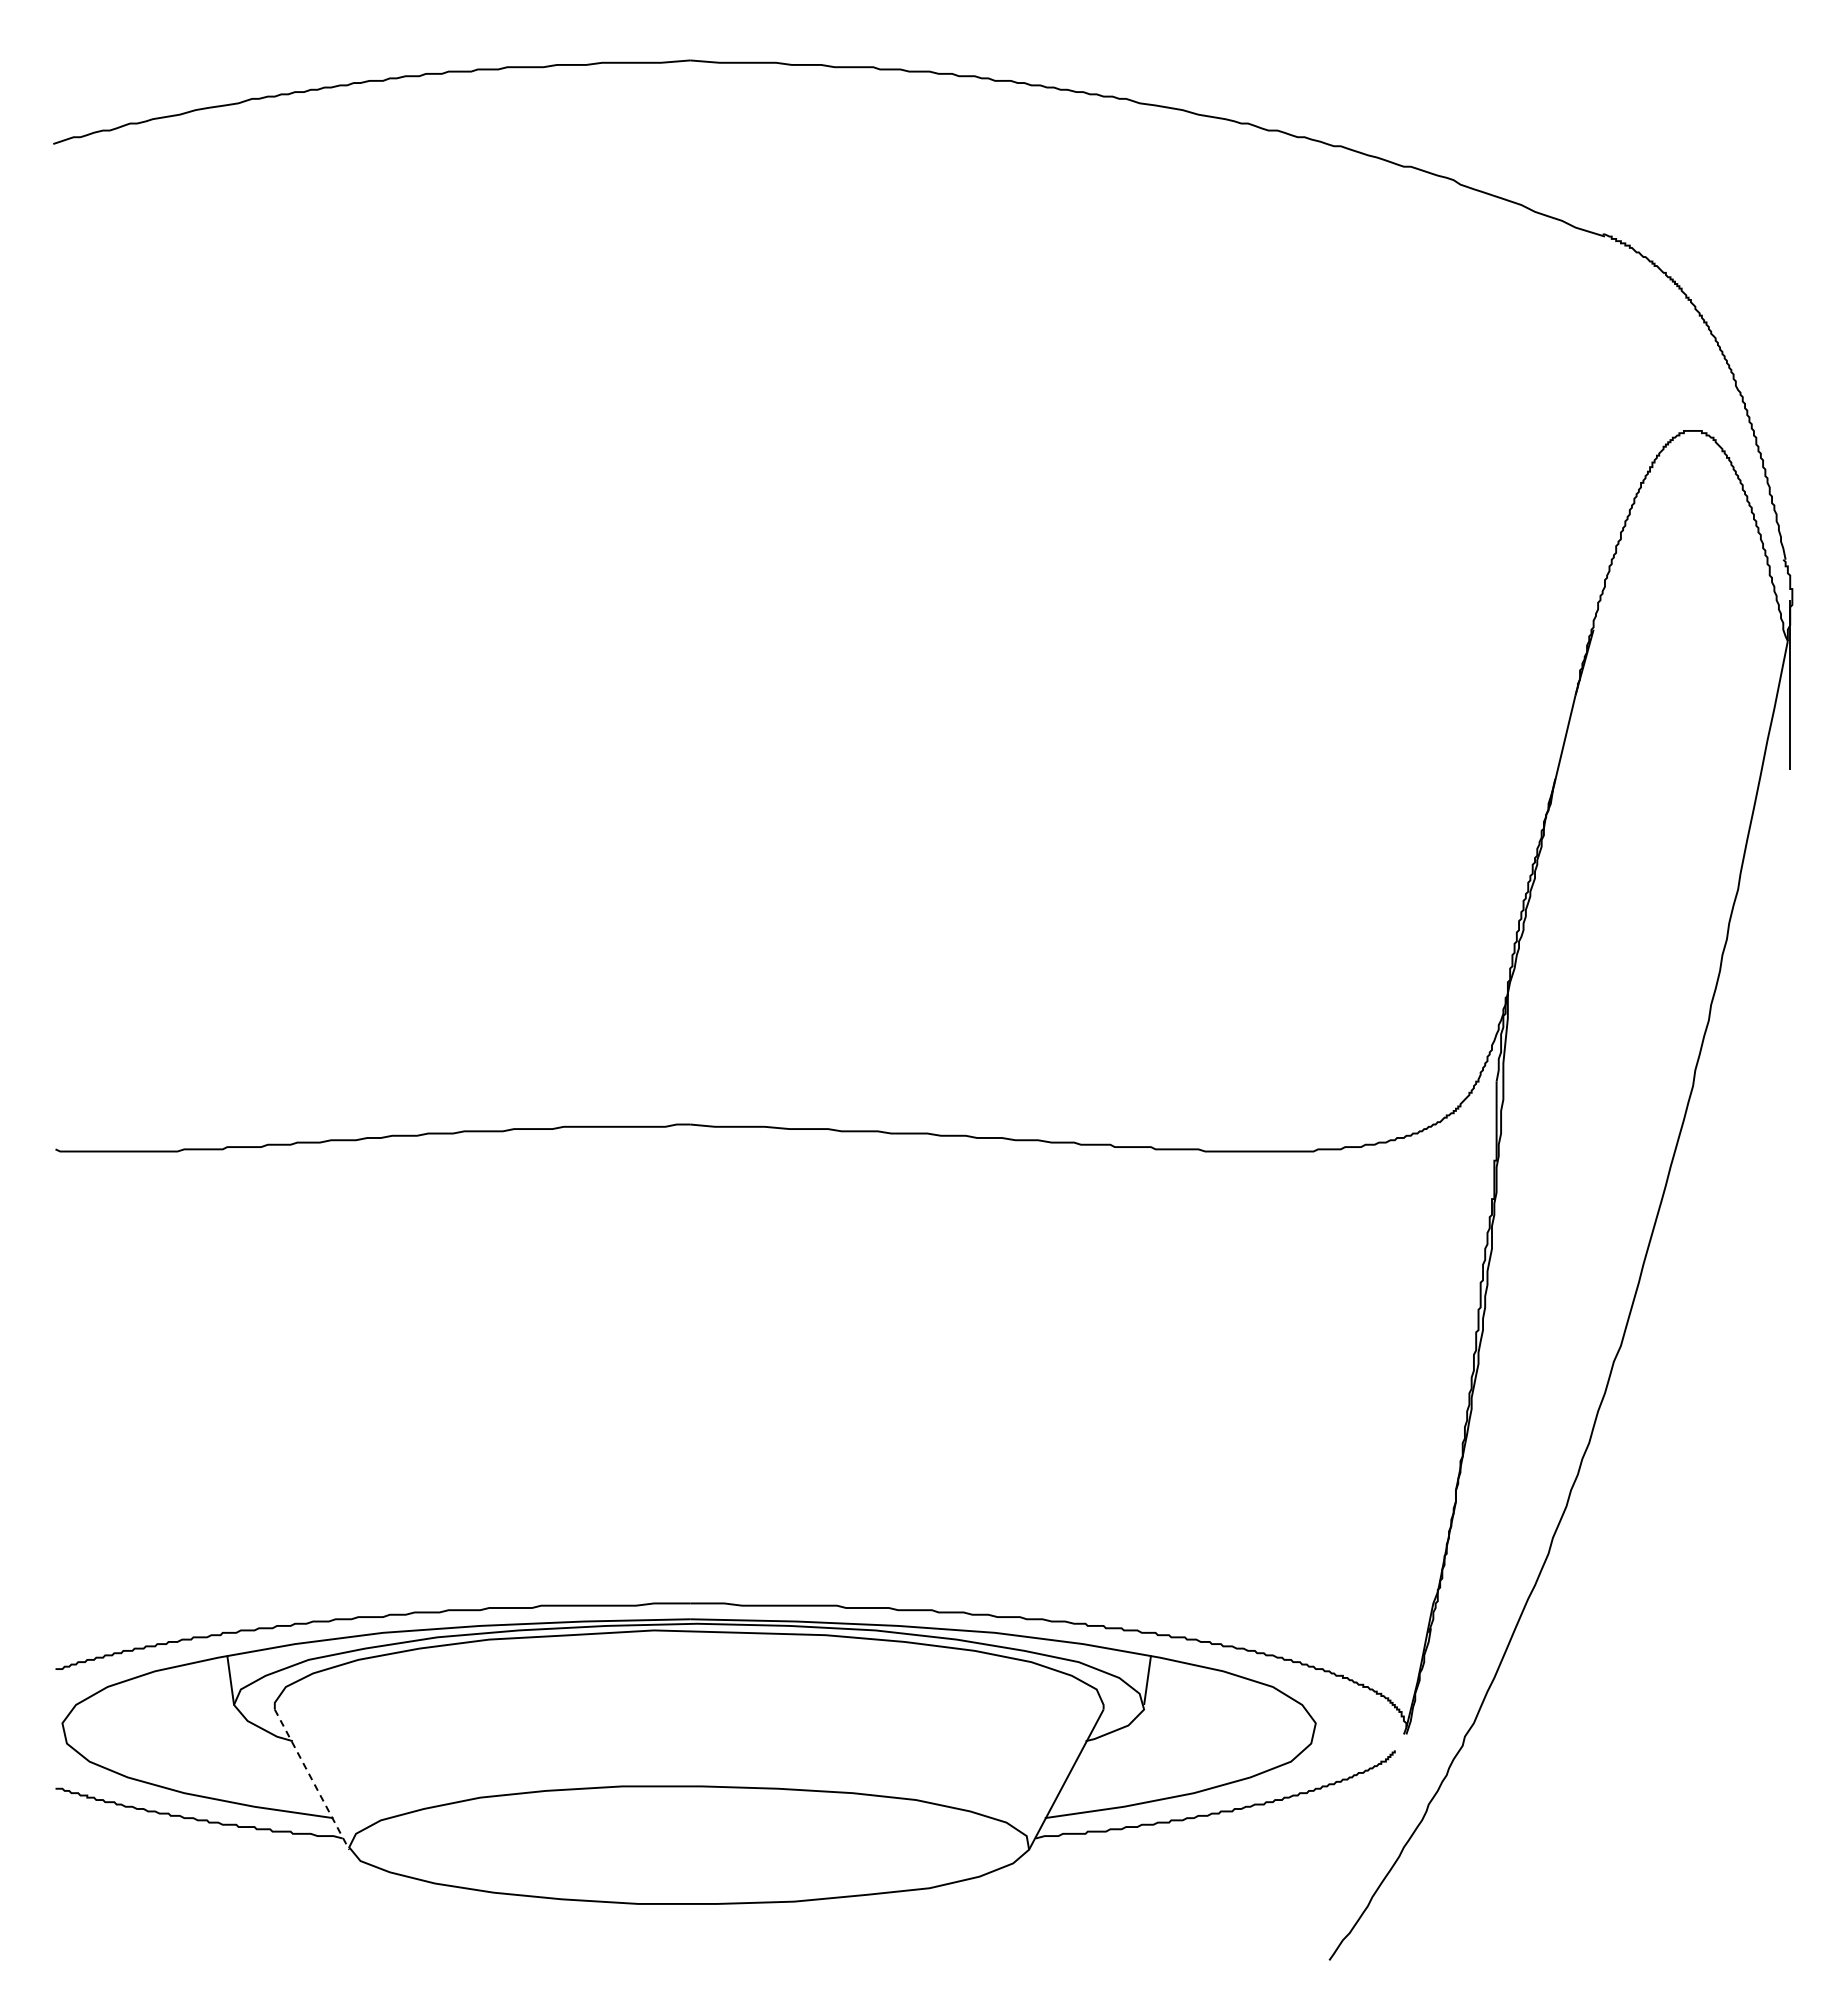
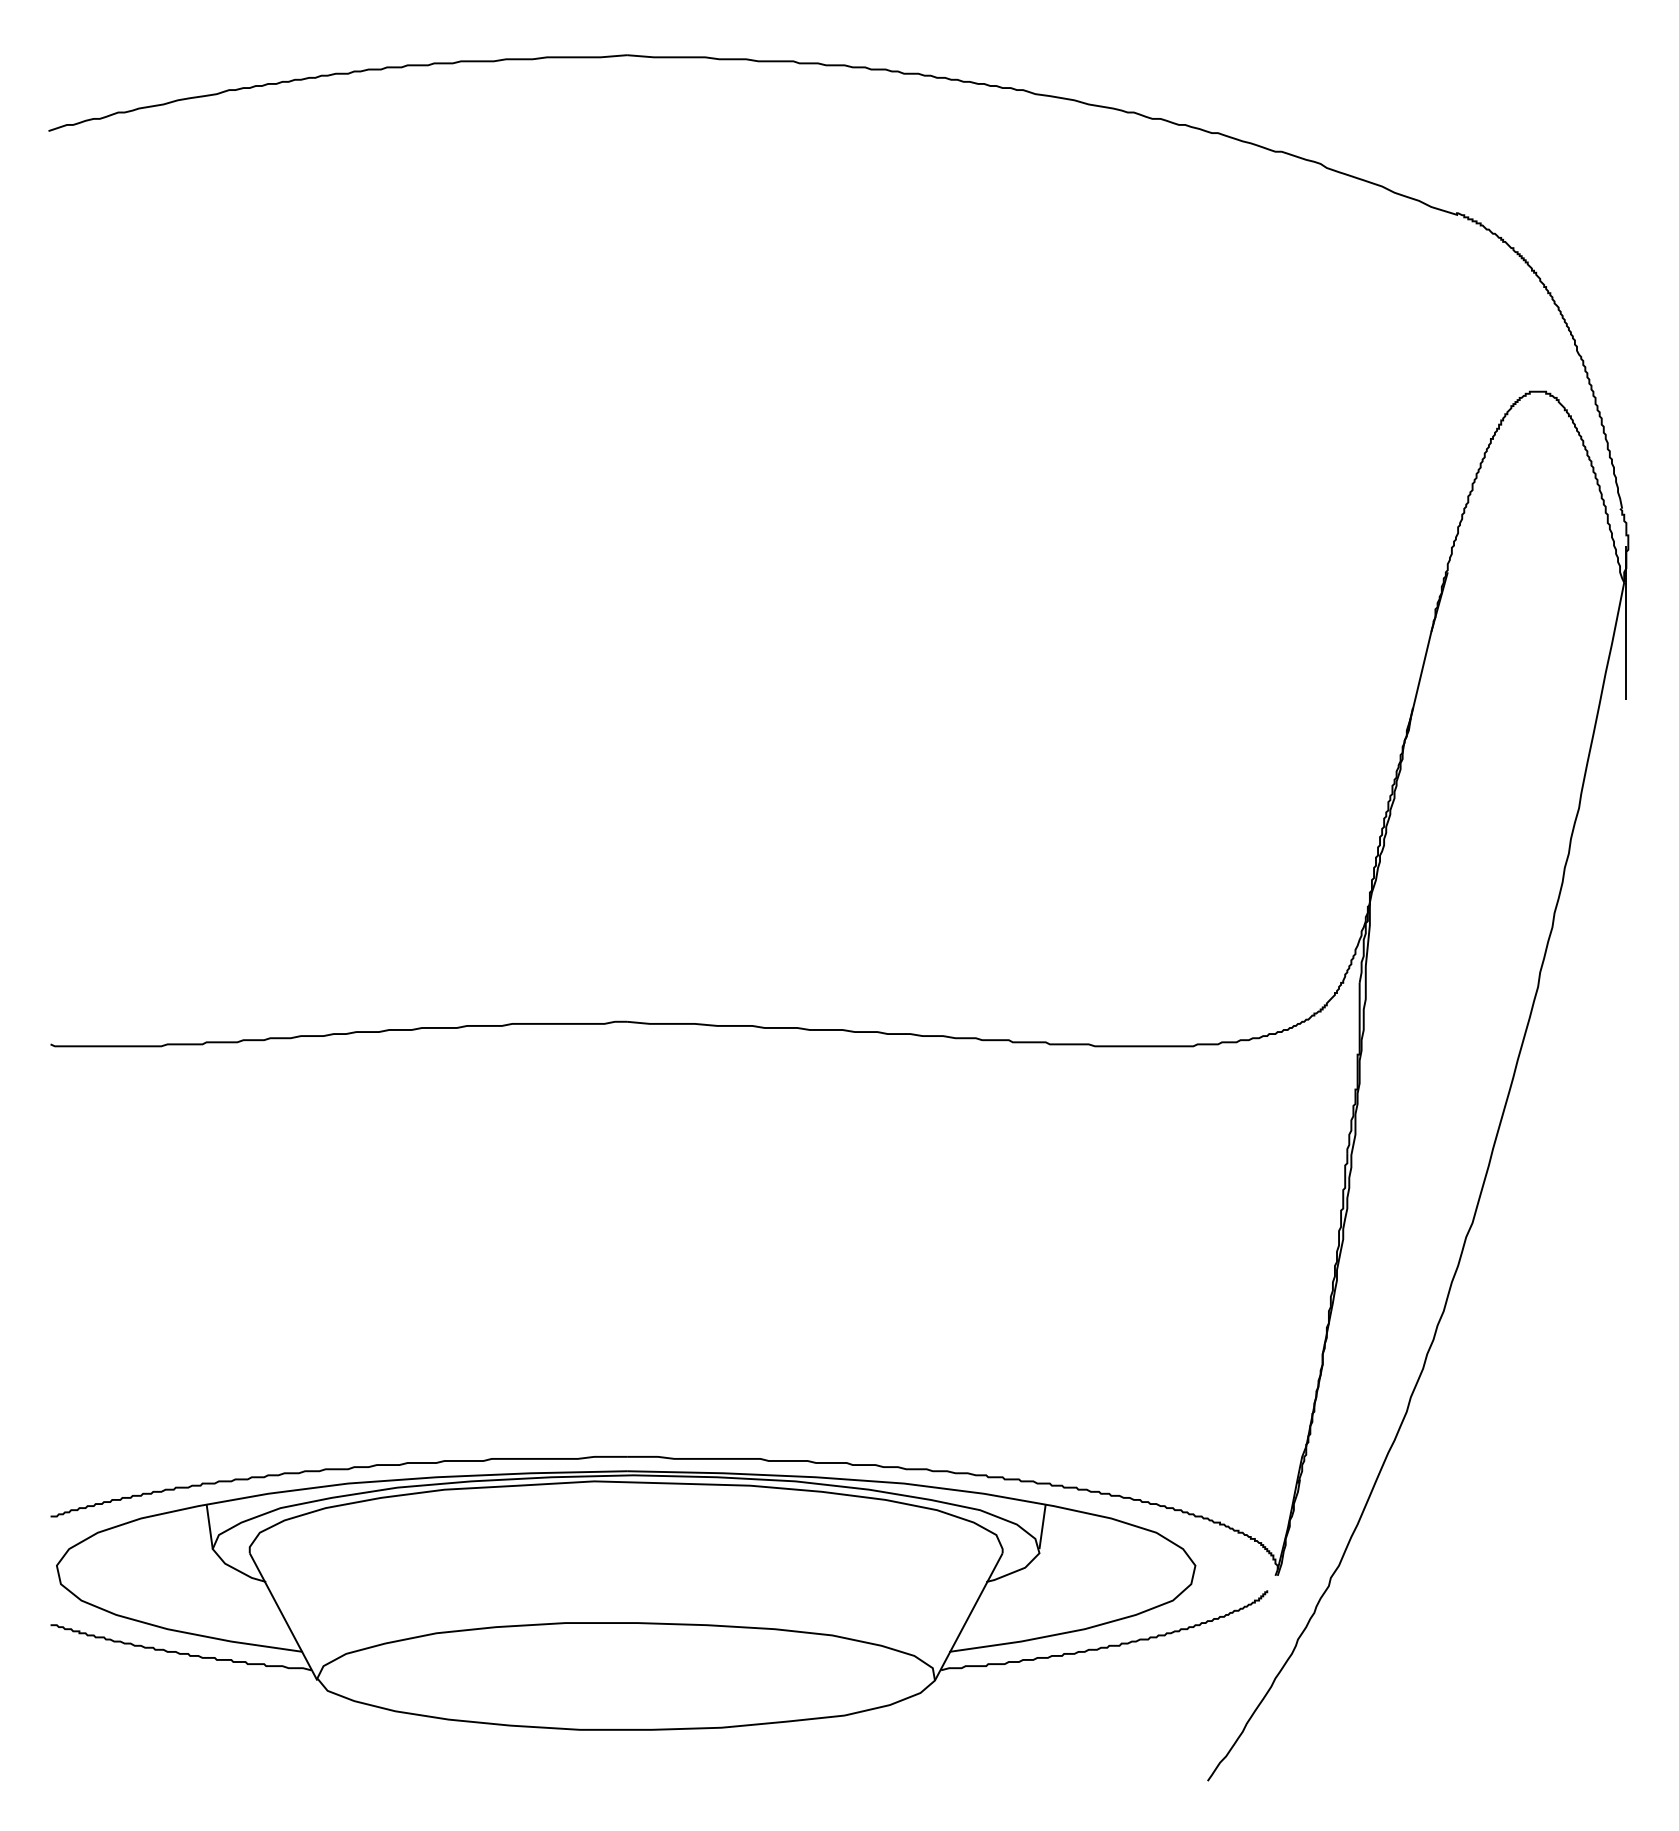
line: (312, 1780) -> (284, 1617), dashed -> solid

